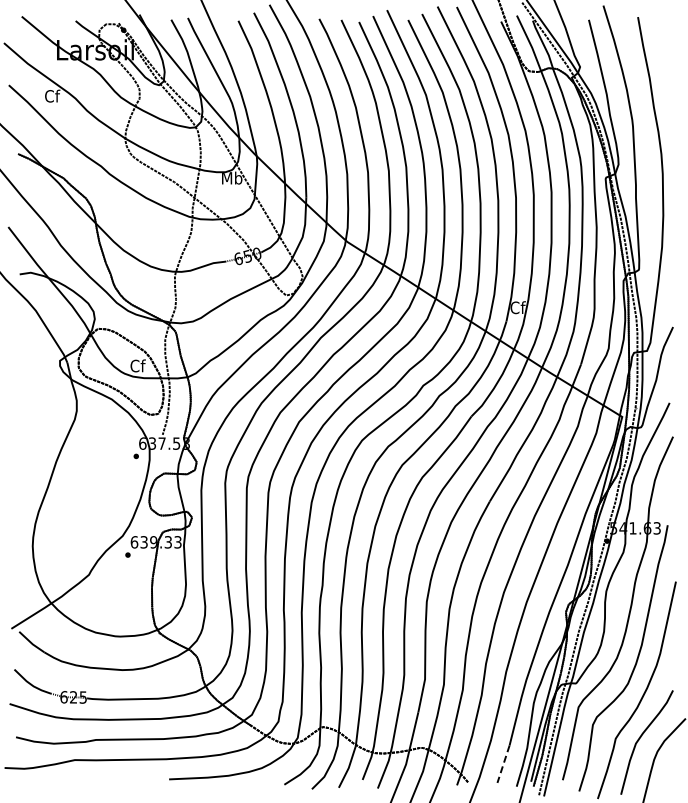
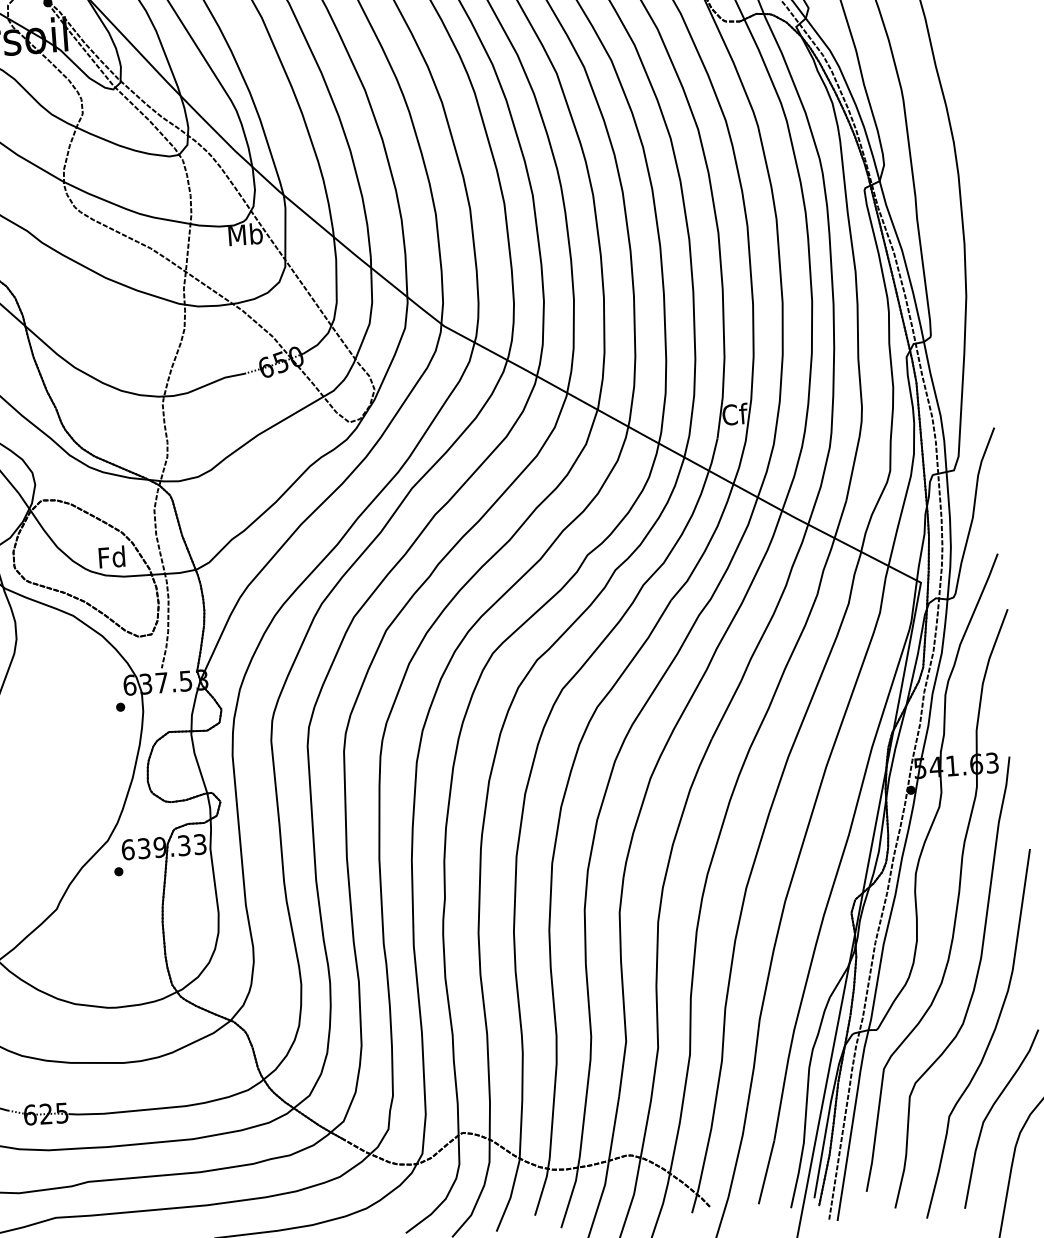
text: (137, 365) -> (111, 556), Cf -> Fd
line: (503, 764) -> (766, 1172), dashed -> solid

